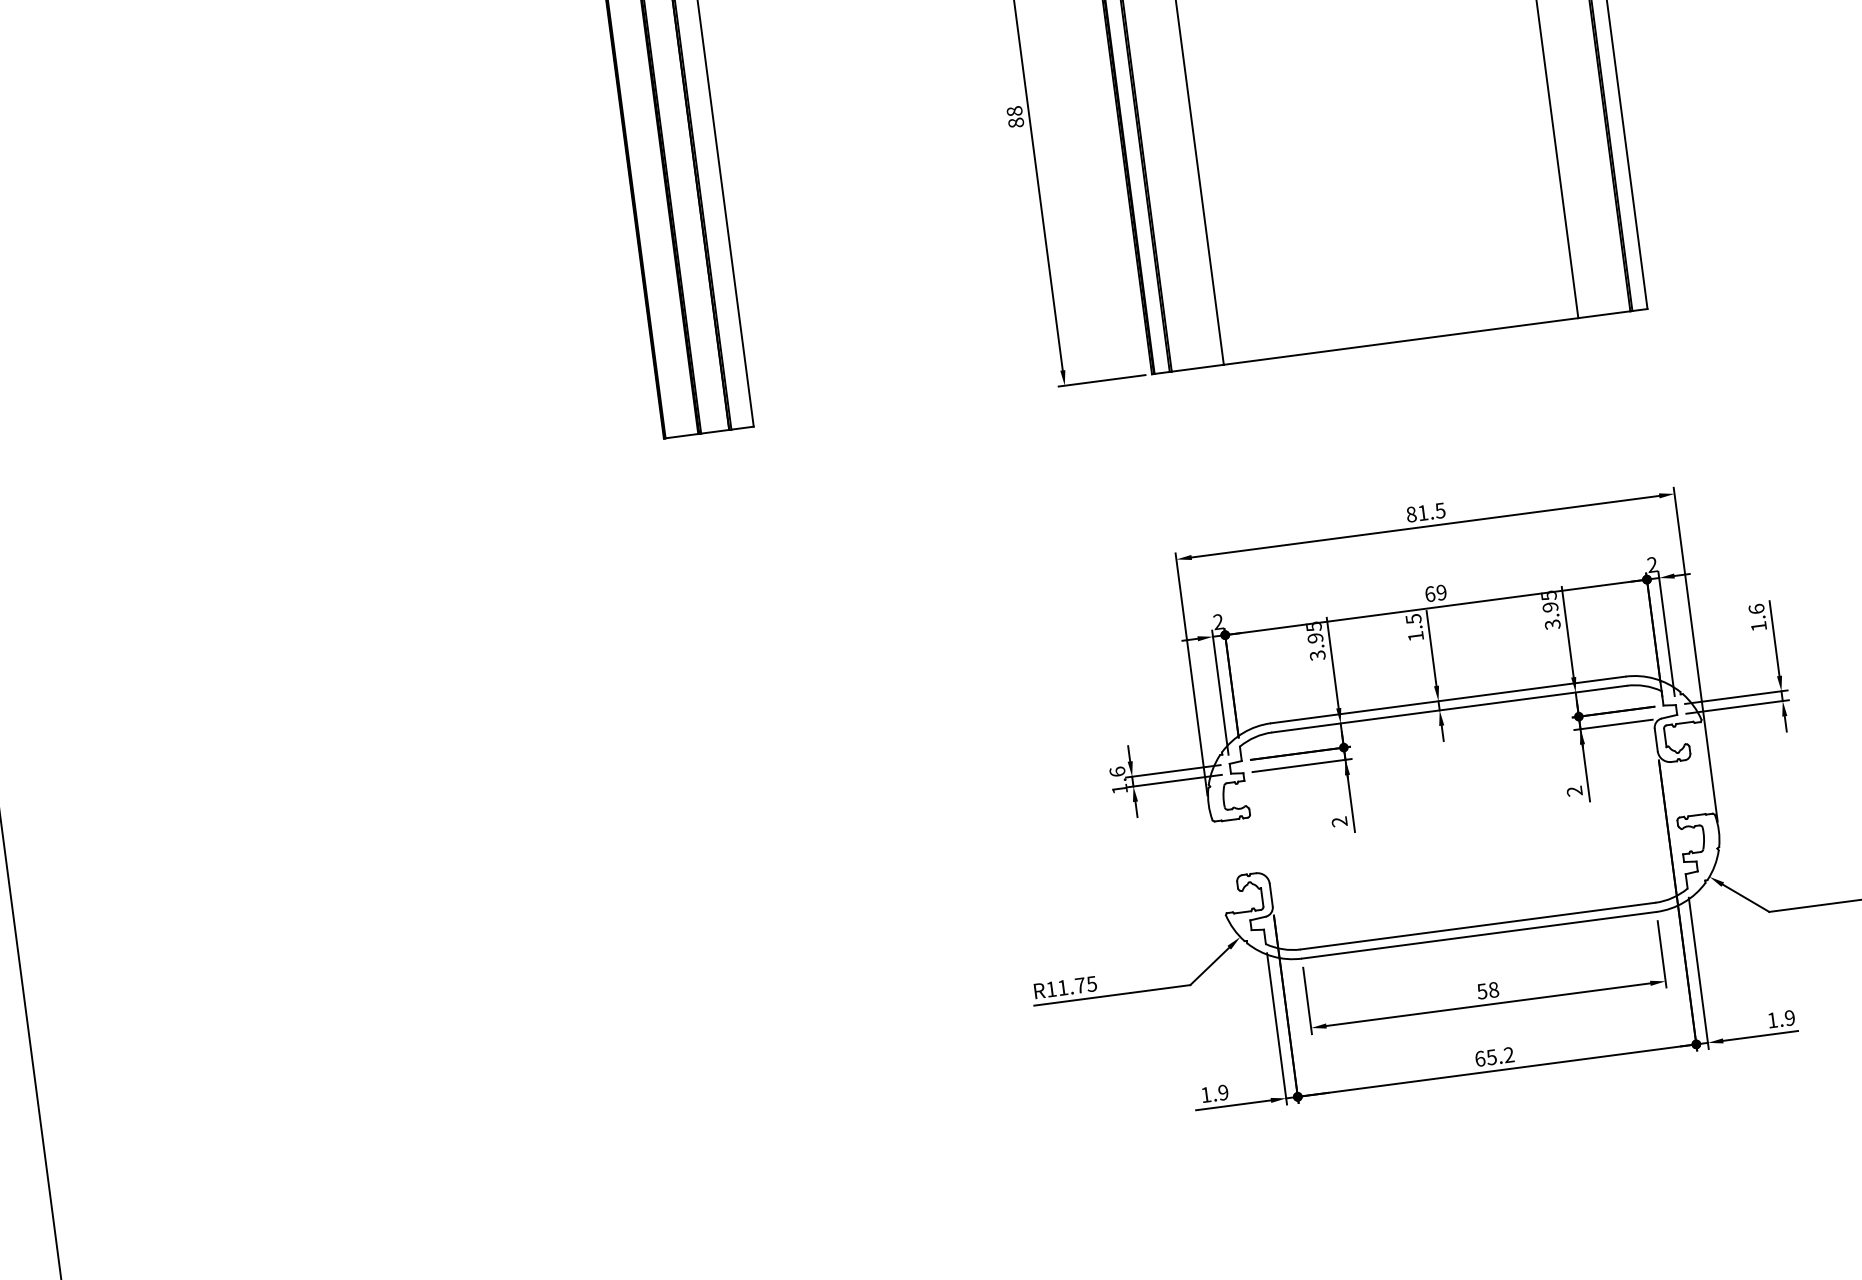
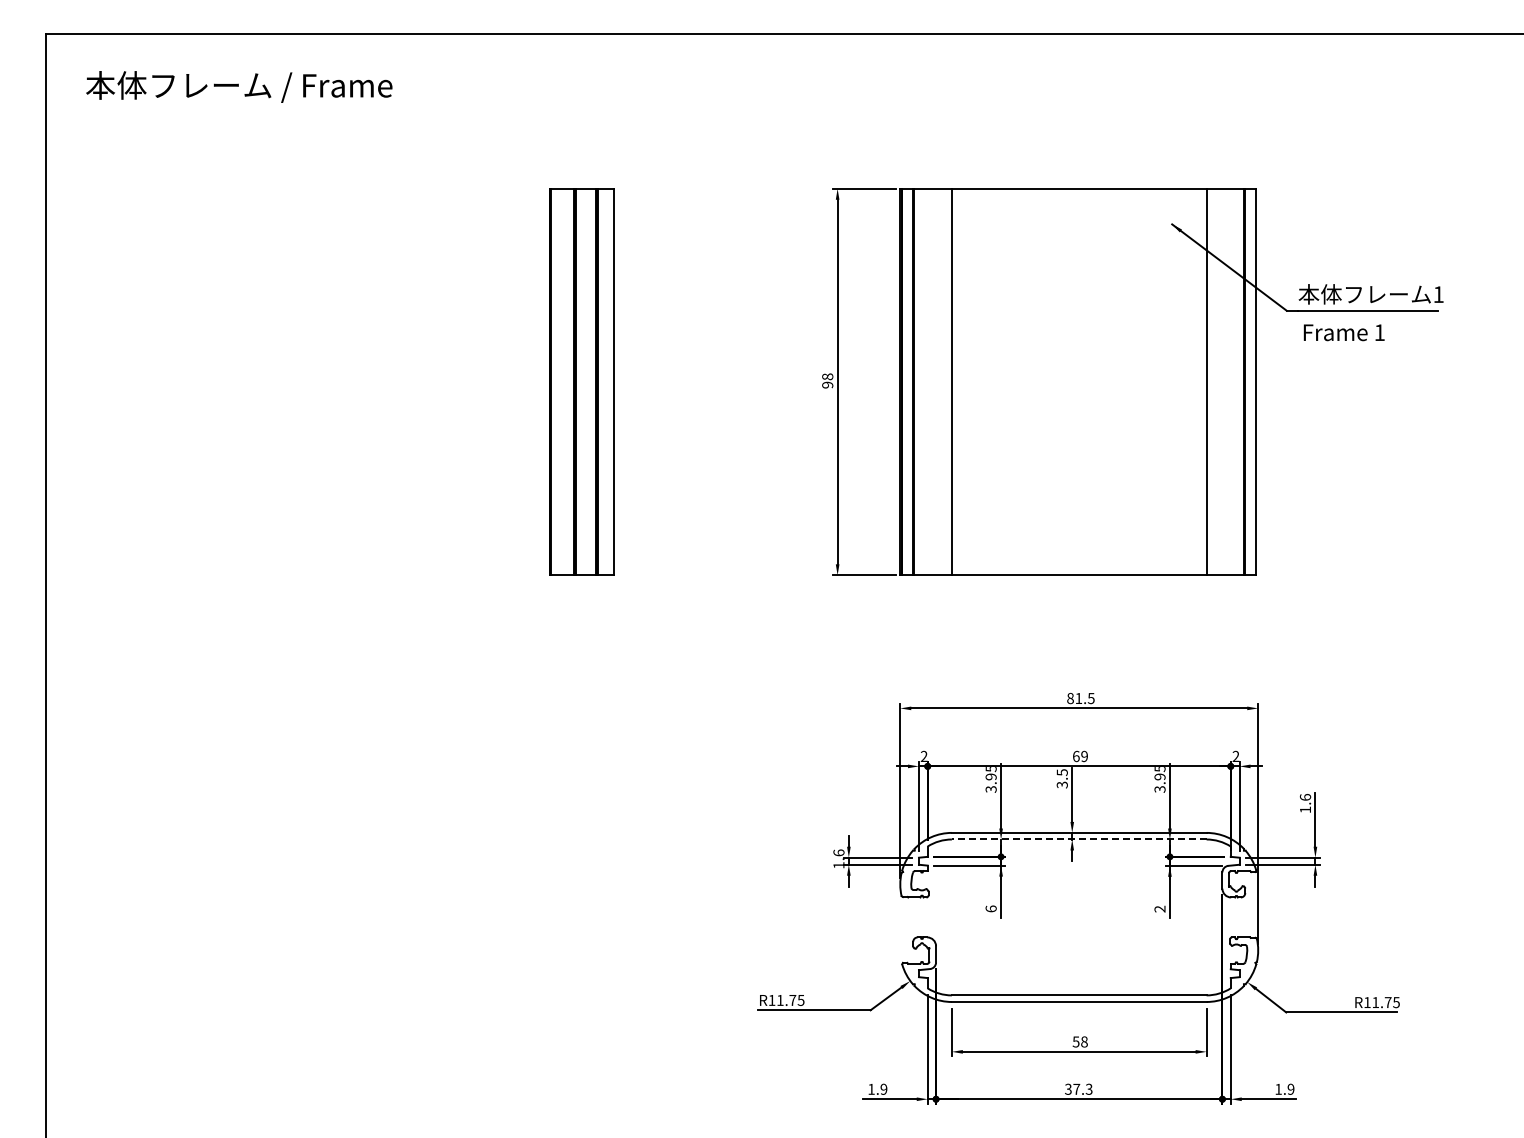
text: (1015, 122) -> (827, 384), 88 -> 98
text: (1414, 635) -> (1061, 784), 1.5 -> 3.5
line: (1448, 709) -> (1078, 839), solid -> dashed
text: (1338, 821) -> (990, 908), 2 -> 6
text: (1494, 1055) -> (1078, 1088), 65.2 -> 37.3

